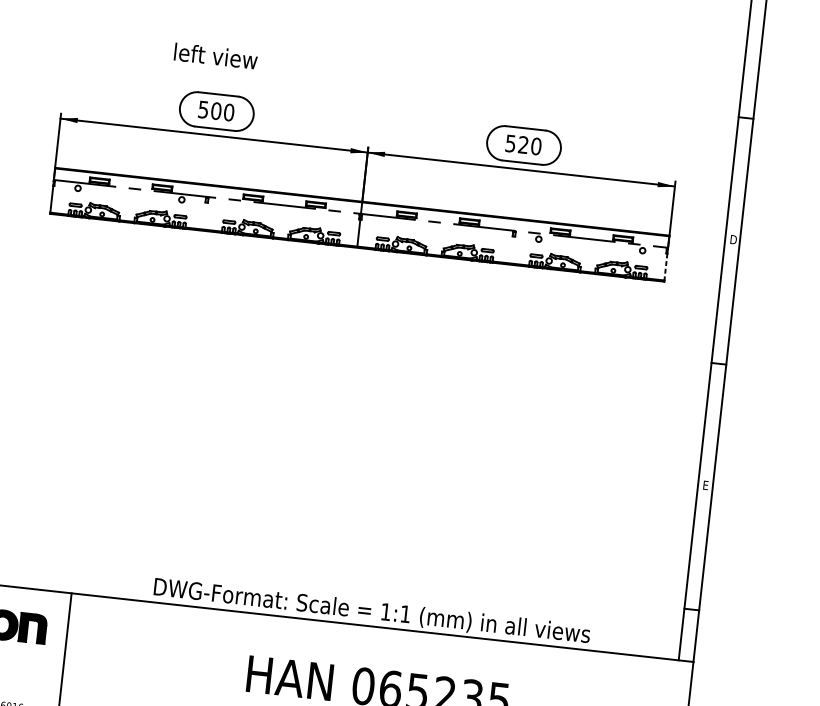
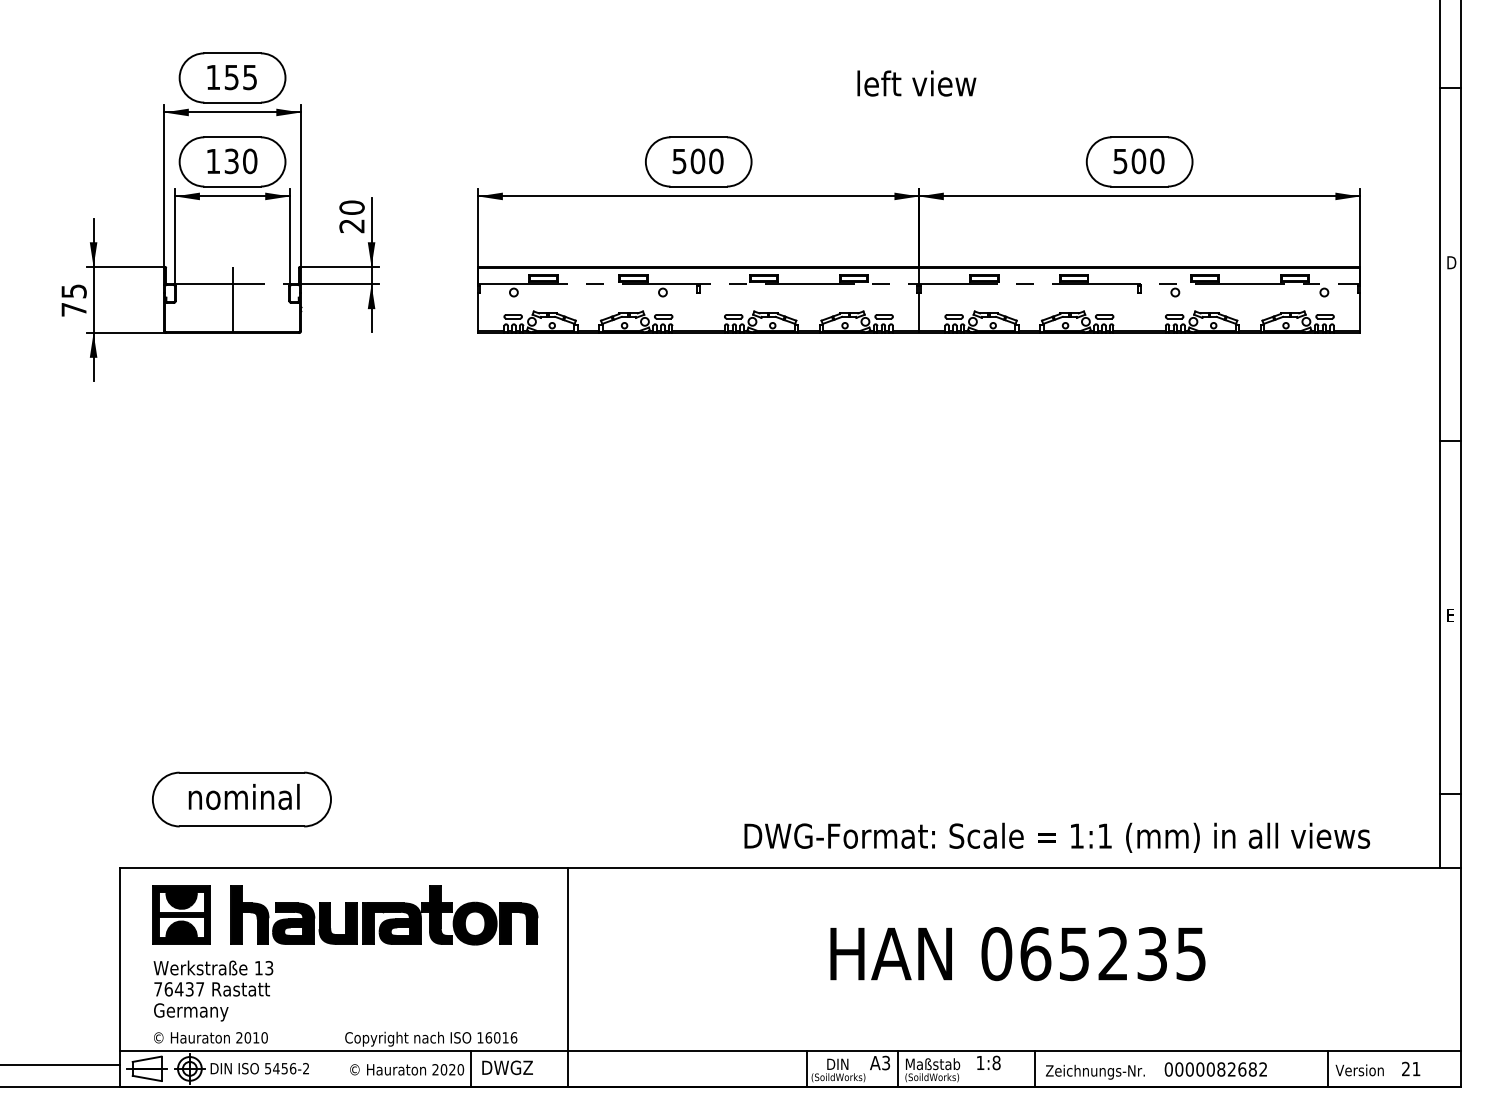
text: (215, 56) -> (916, 83), moved
text: (523, 145) -> (1138, 161), 520 -> 500
line: (665, 267) -> (1359, 312), dashed -> solid
text: (372, 611) -> (1057, 837), moved

